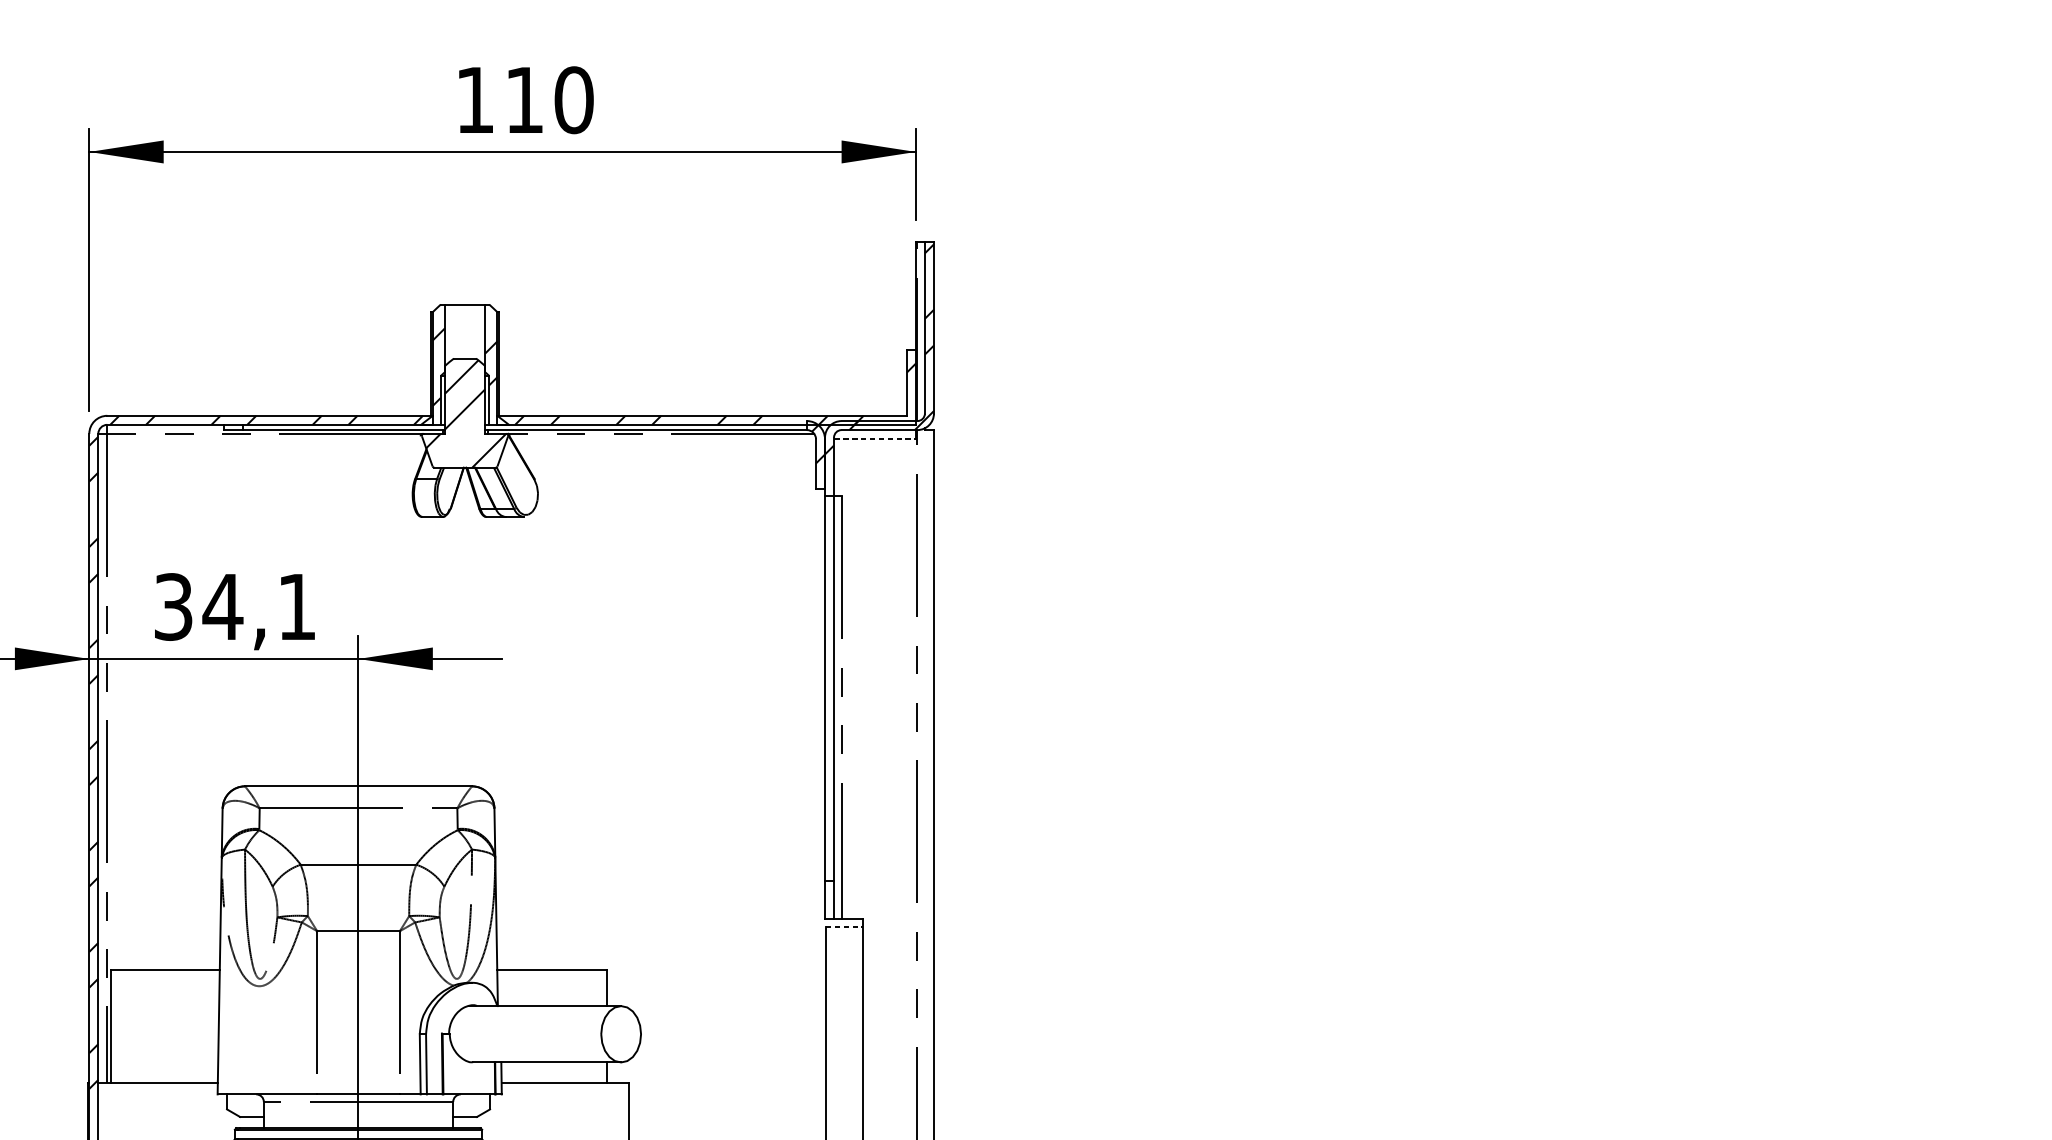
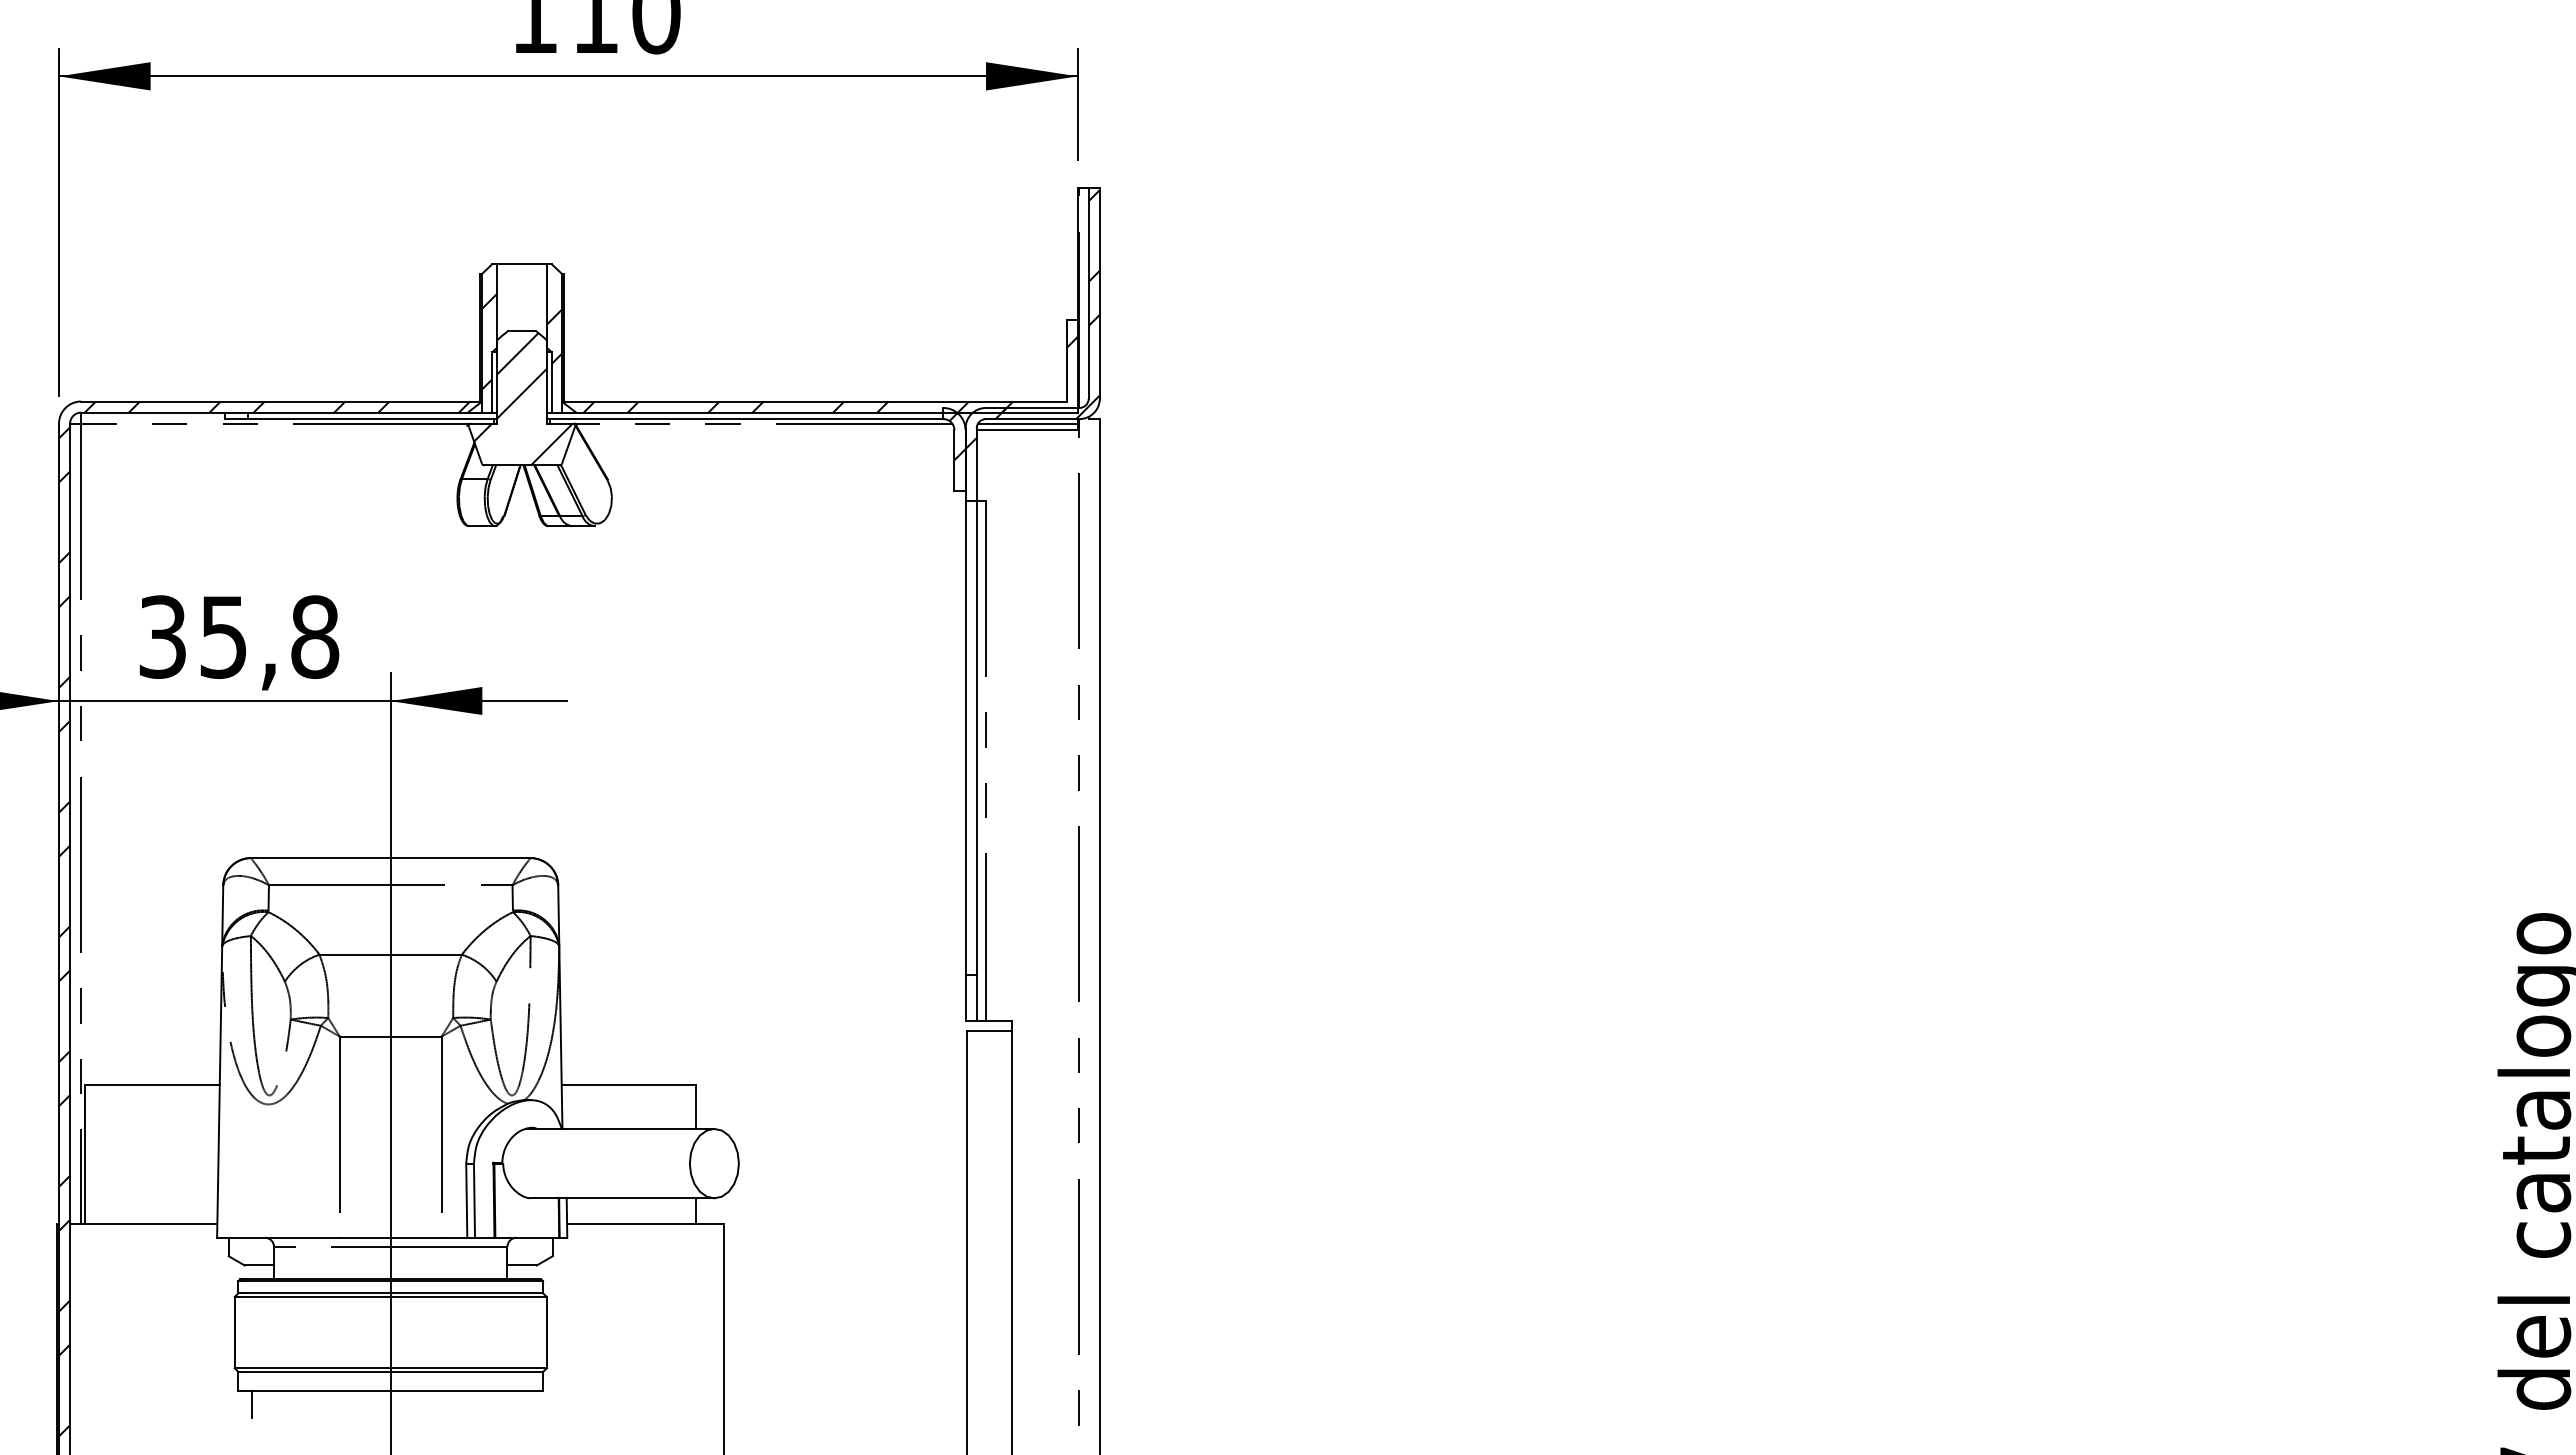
line: (875, 433) -> (1027, 423), added
line: (875, 439) -> (1027, 430), dashed -> solid
text: (259, 607) -> (268, 637), 34,1 -> 35,8
line: (844, 927) -> (989, 1031), dashed -> solid

